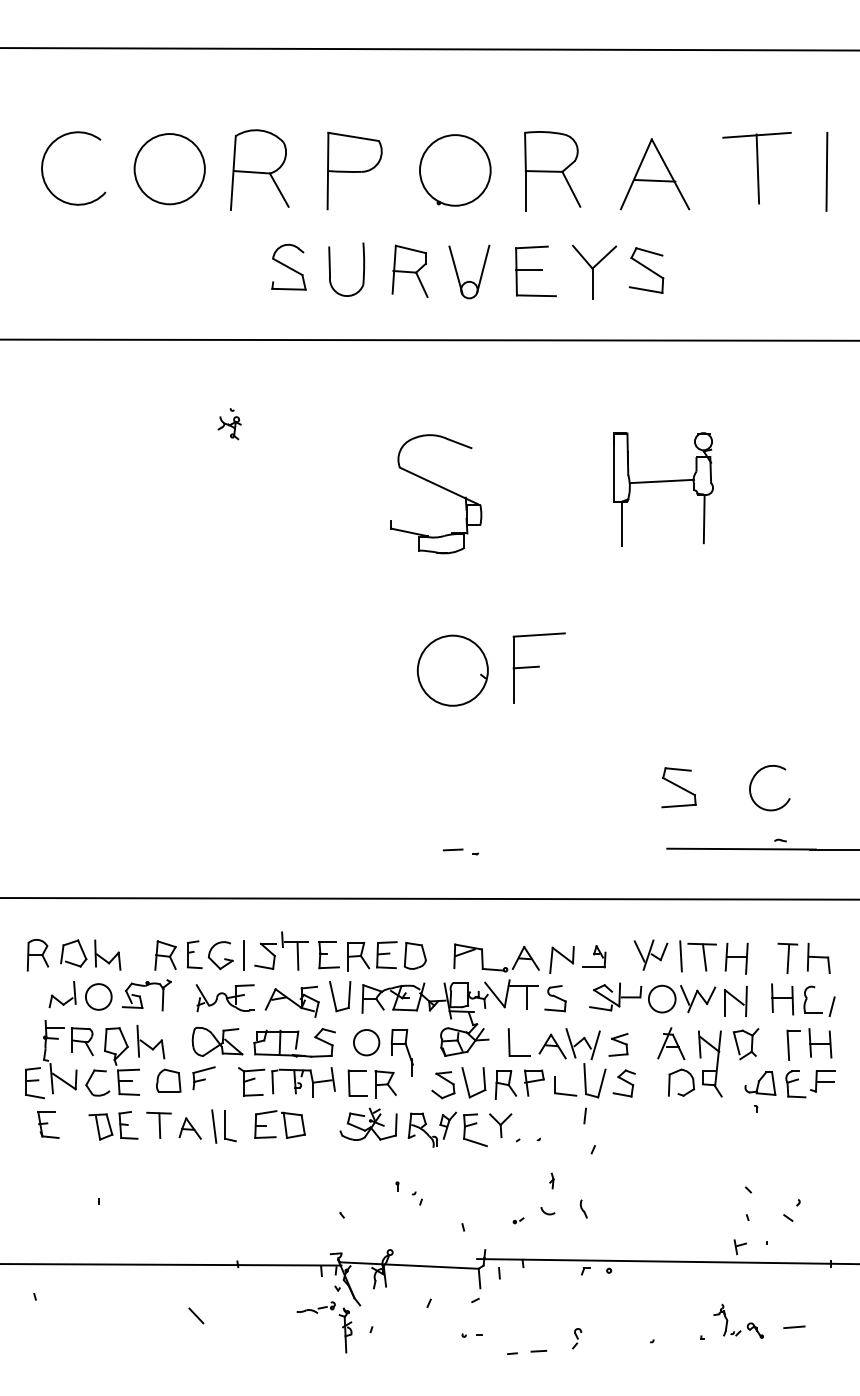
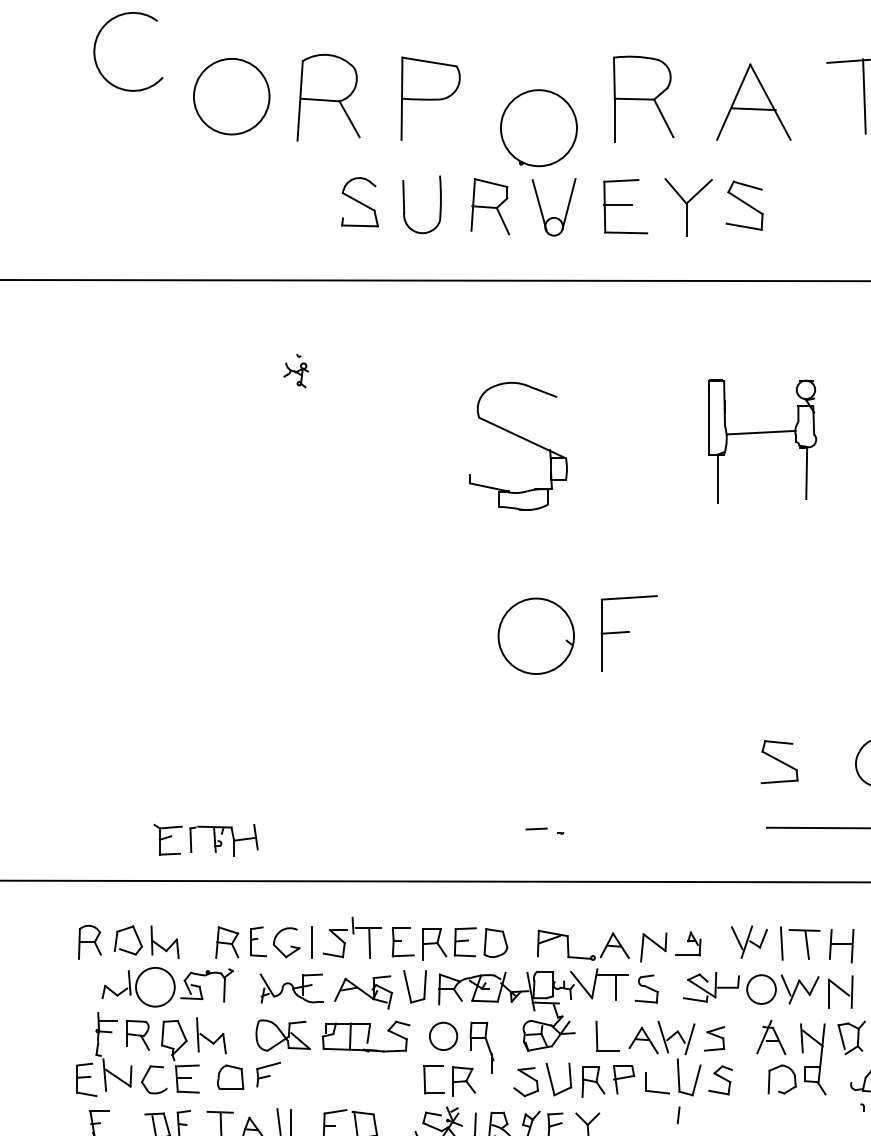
arc: (43, 165) -> (95, 48), moved
part: (455, 170) -> (539, 128), moved
circle: (98, 996) -> (155, 986), size x1.4
part: (294, 1082) -> (214, 840), moved

